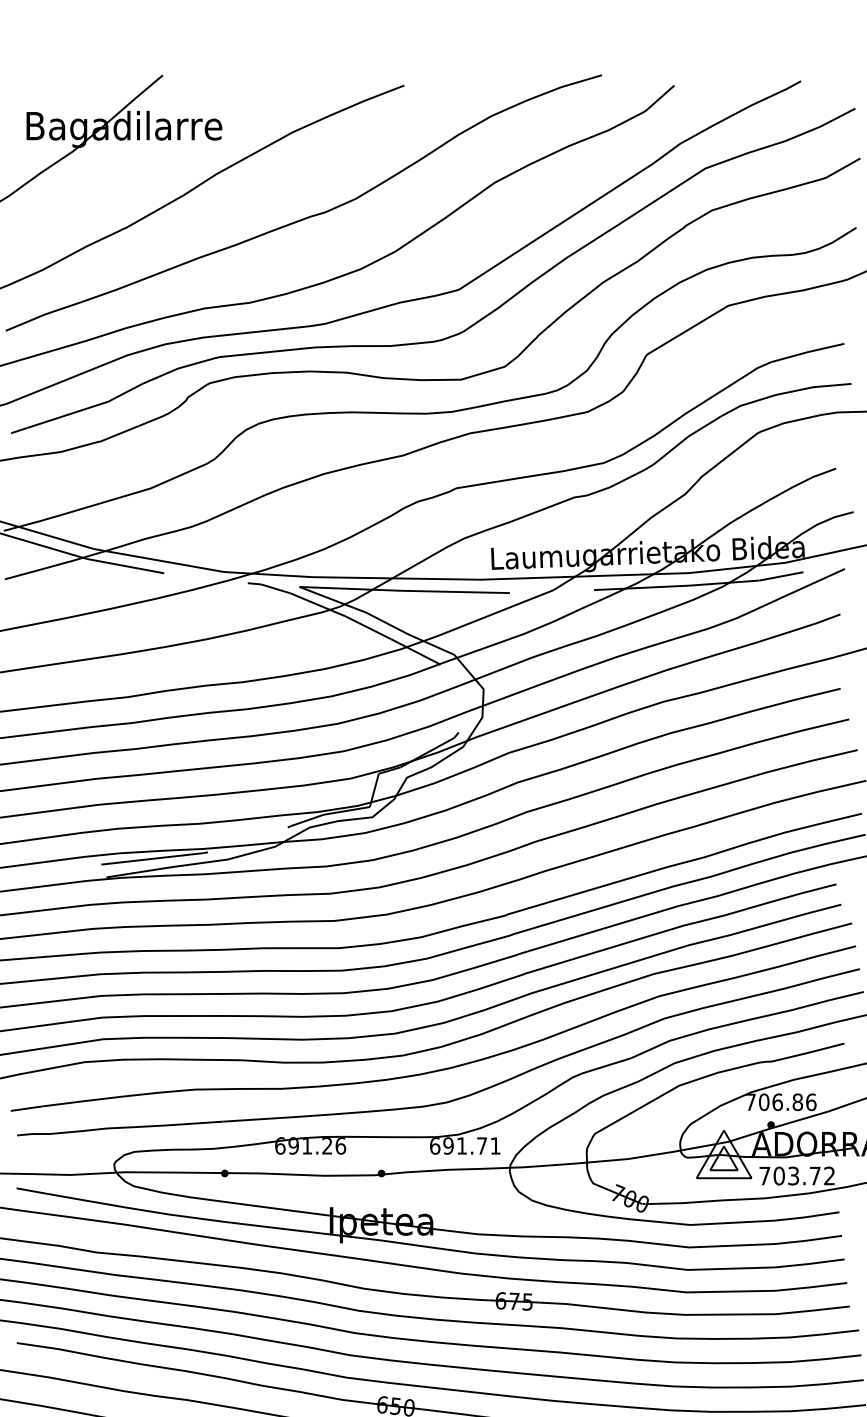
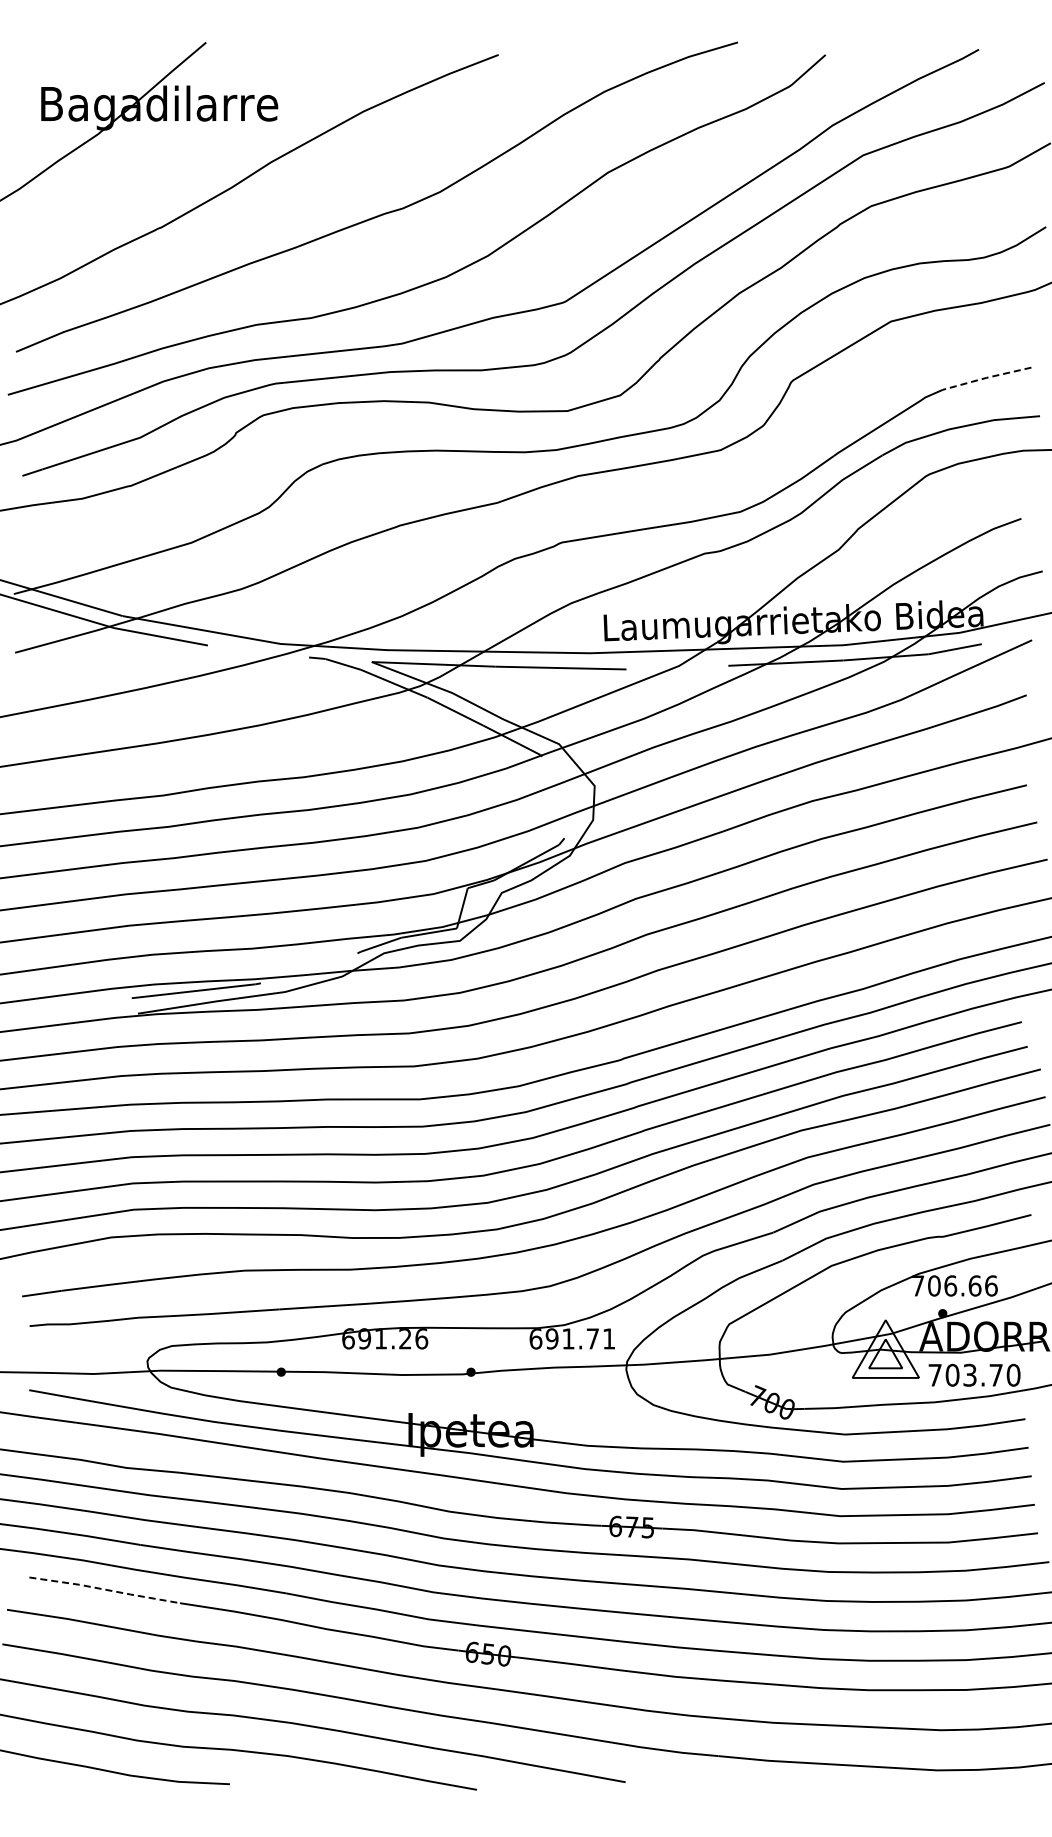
line: (807, 351) -> (986, 377), solid -> dashed
text: (797, 1101) -> (974, 1285), 706.86 -> 706.66
text: (829, 1175) -> (1013, 1374), 703.72 -> 703.70
line: (78, 1352) -> (104, 1589), solid -> dashed

